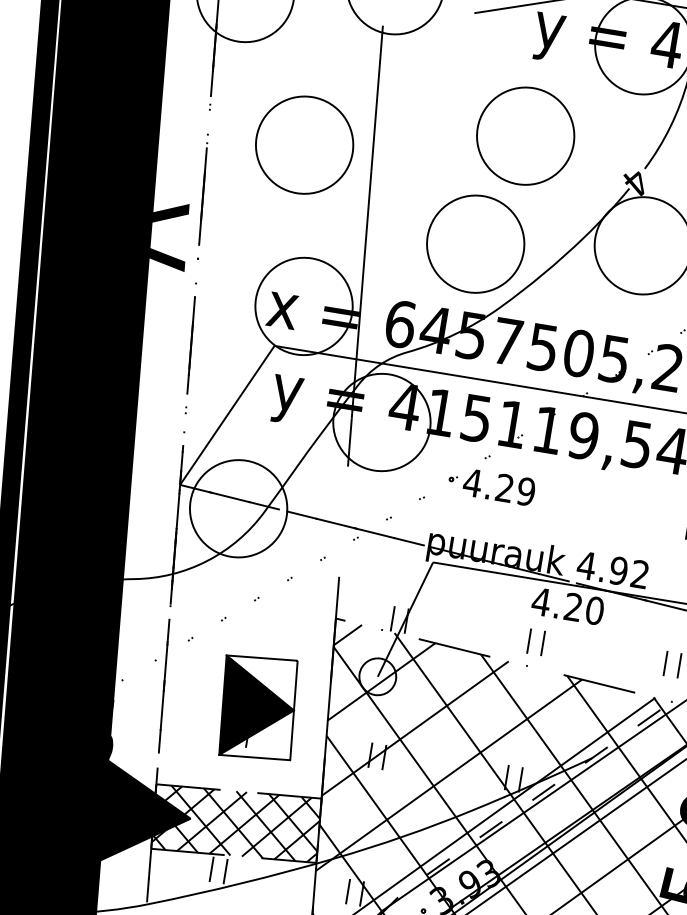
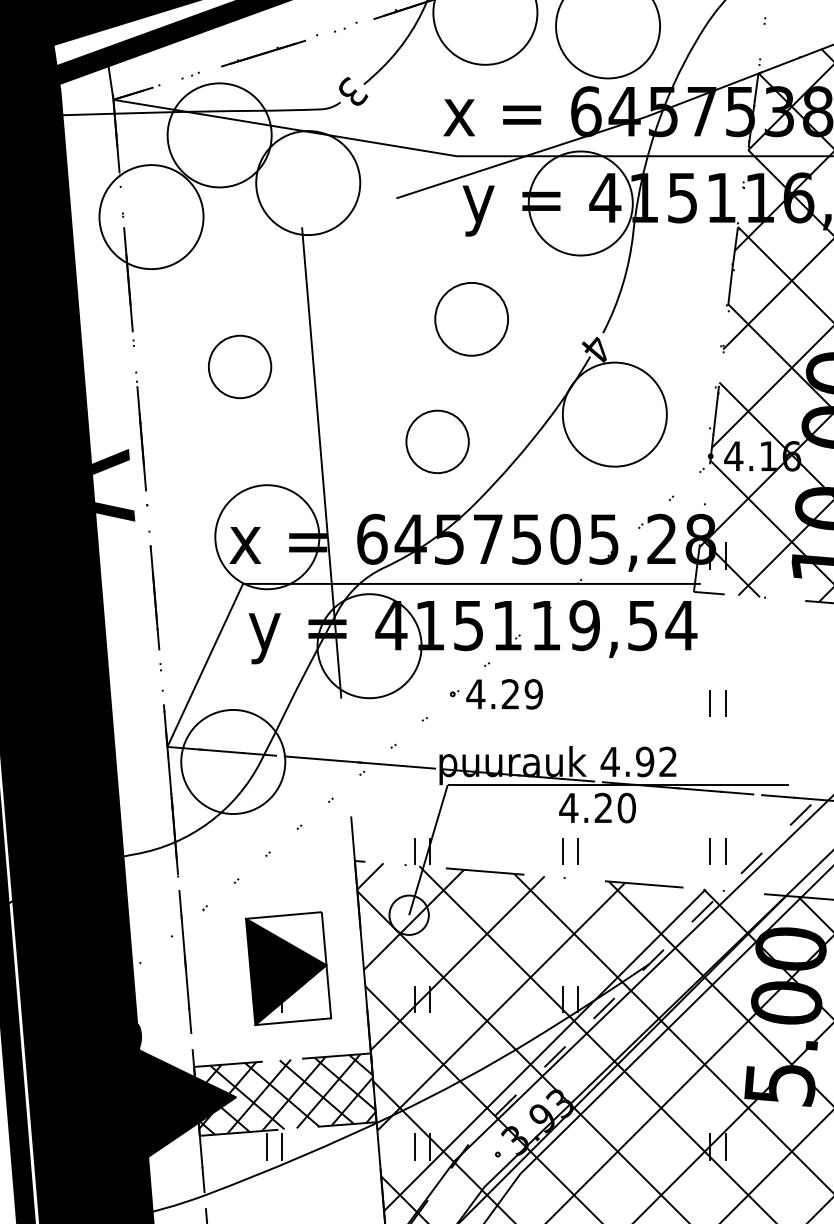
circle: (525, 136) -> (471, 319), size x0.7
circle: (304, 144) -> (239, 366), size x0.6
circle: (475, 243) -> (437, 441), size x0.6

